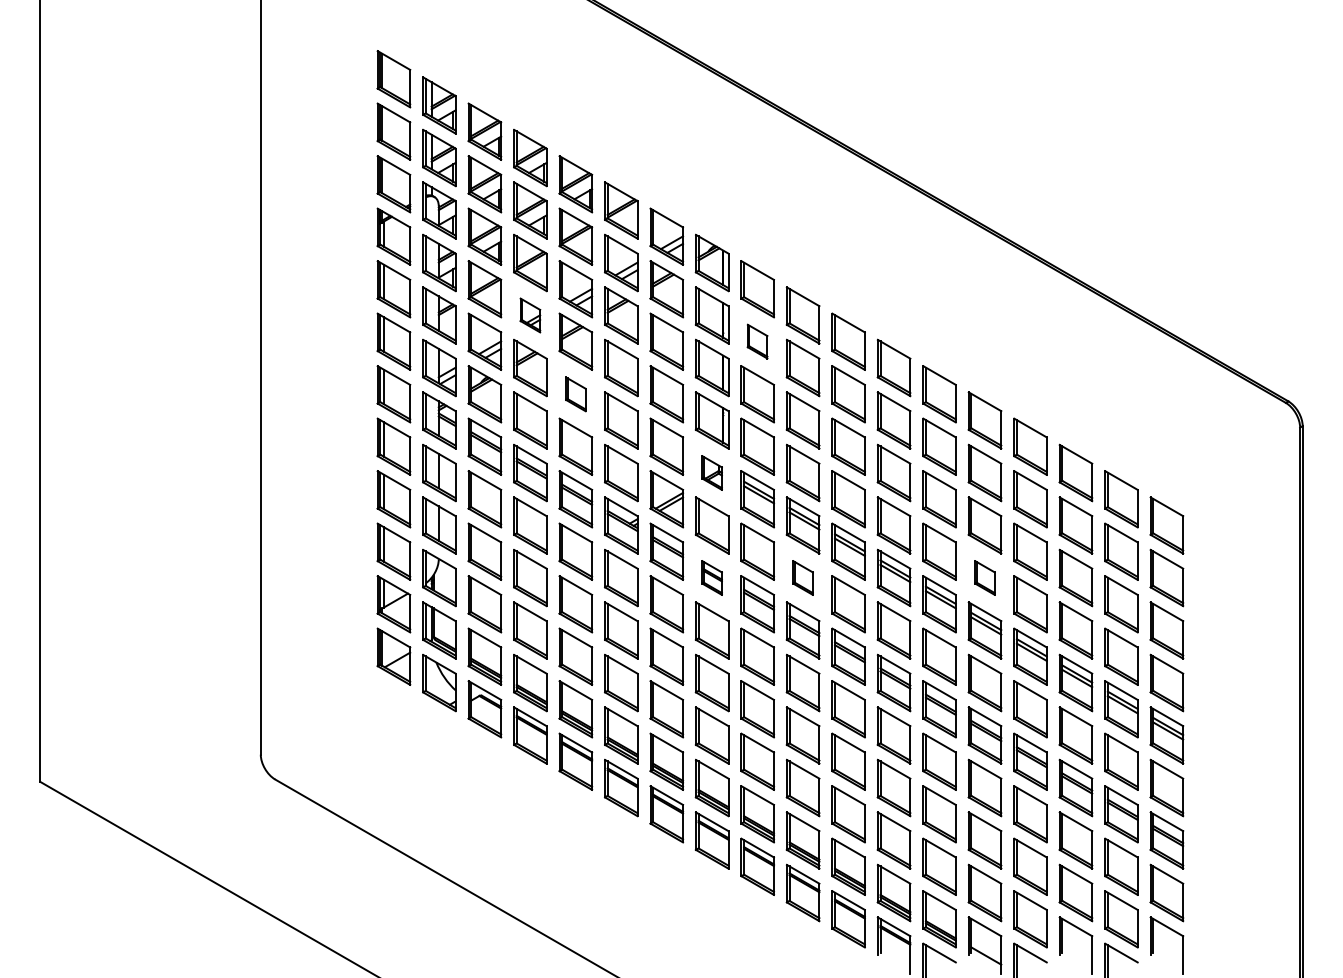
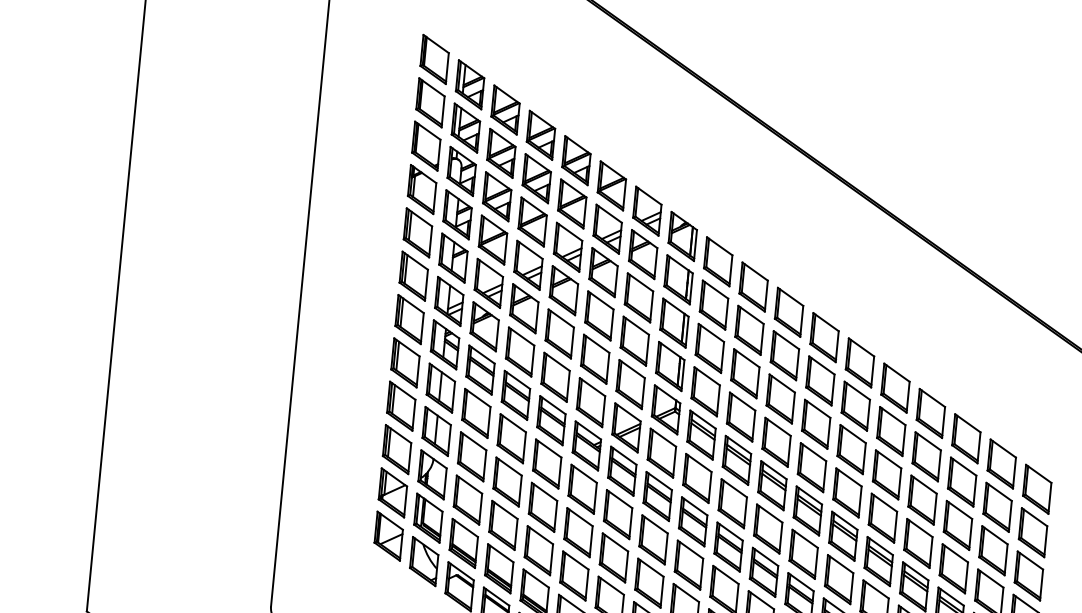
part: (530, 315) -> (528, 265), size x1.67
part: (757, 341) -> (713, 304), size x1.67
part: (575, 394) -> (559, 334), size x1.67
part: (711, 472) -> (665, 409), size x1.67
part: (711, 577) -> (657, 496), size x1.67
part: (802, 577) -> (732, 503), size x1.67
part: (984, 577) -> (882, 517), size x1.67

